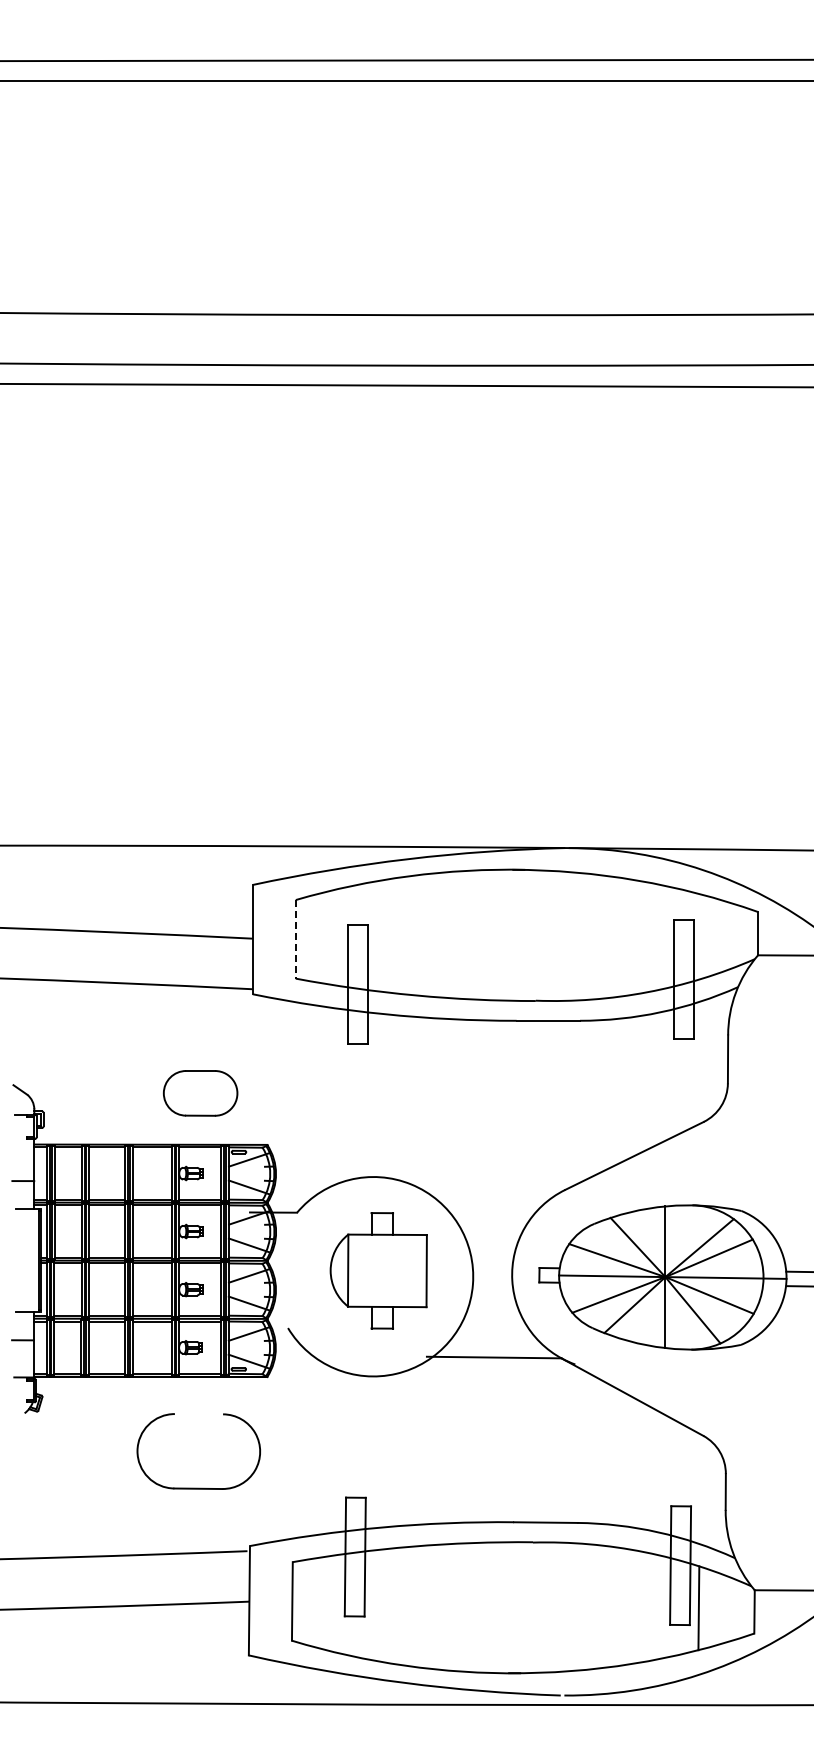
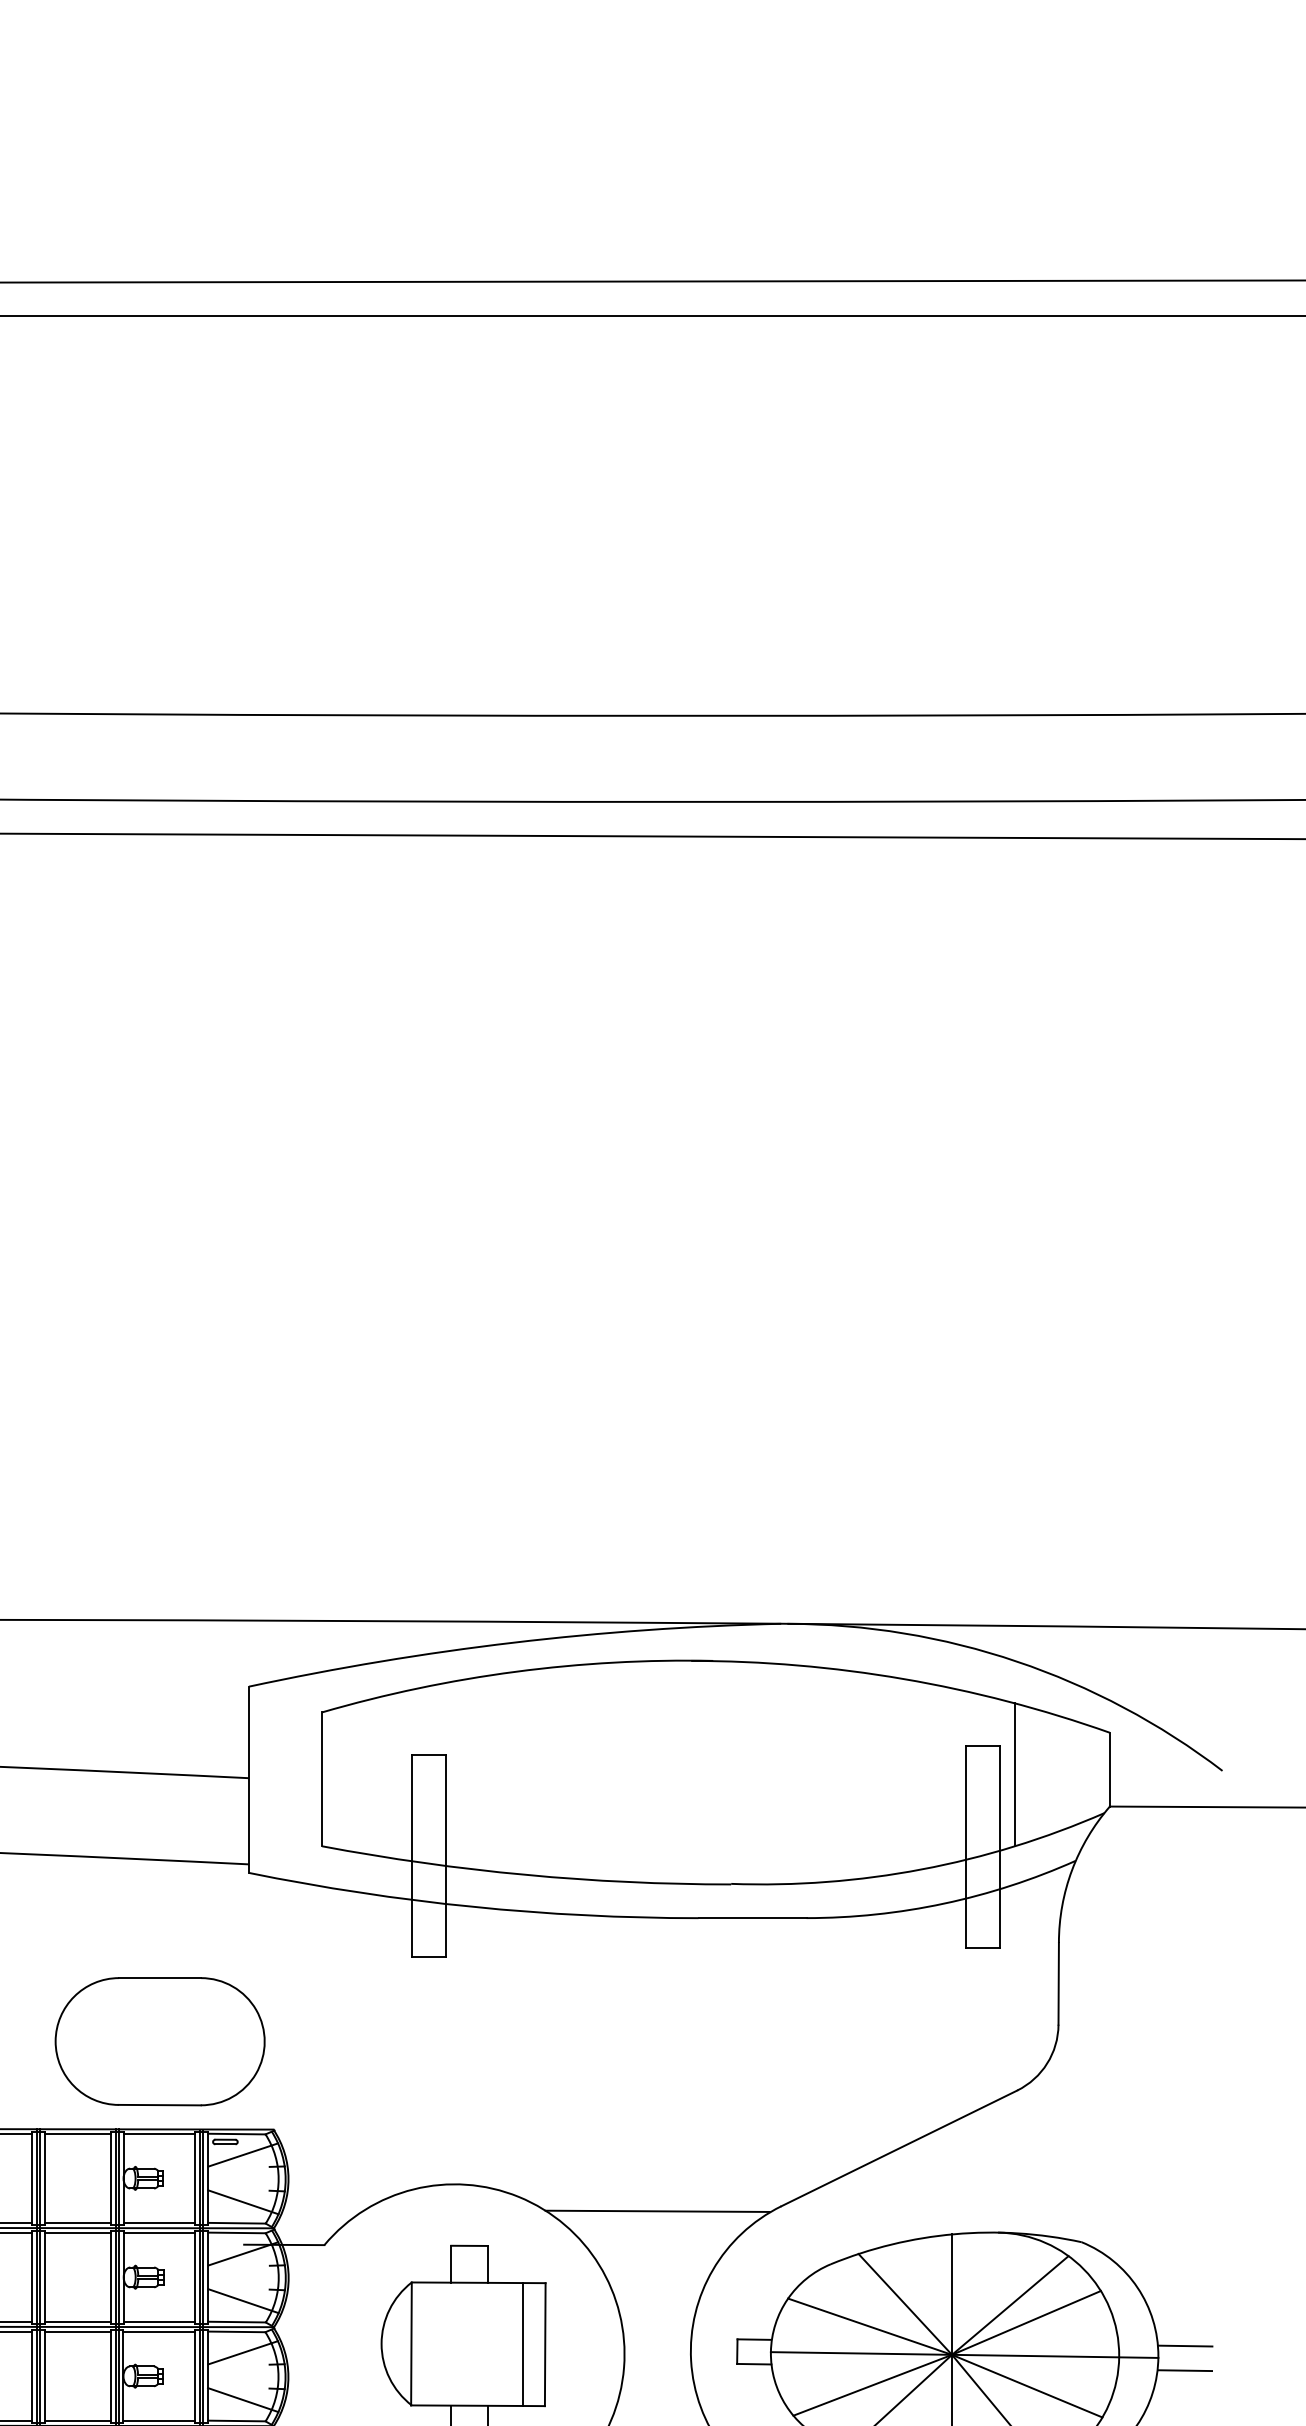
line: (702, 936) -> (1015, 1774), added
line: (295, 939) -> (321, 1779), dashed -> solid
part: (200, 1093) -> (159, 2042), size x1.67
line: (492, 1192) -> (657, 2210), added
line: (413, 1270) -> (522, 2343), added

